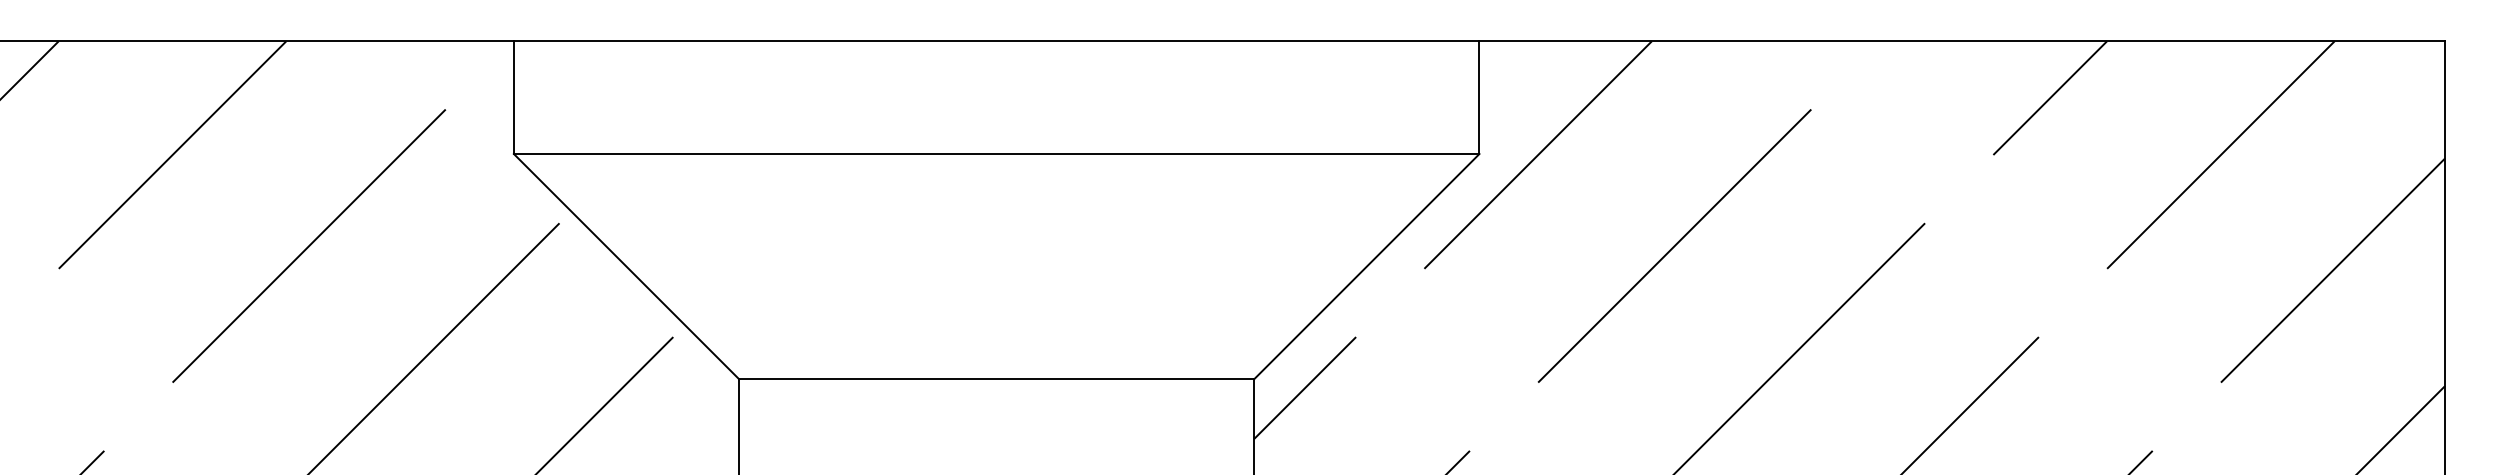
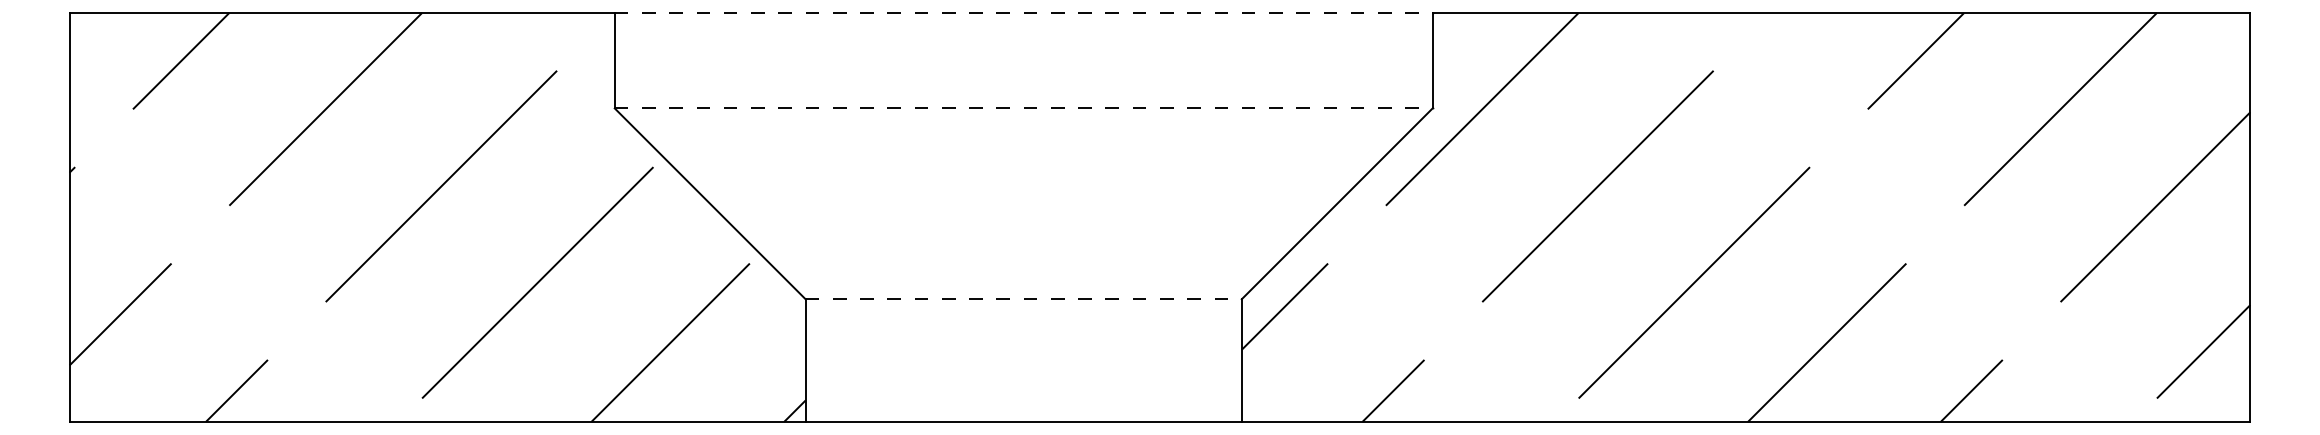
line: (996, 41) -> (1023, 13), solid -> dashed
line: (996, 154) -> (1023, 108), solid -> dashed
line: (997, 379) -> (1024, 299), solid -> dashed

